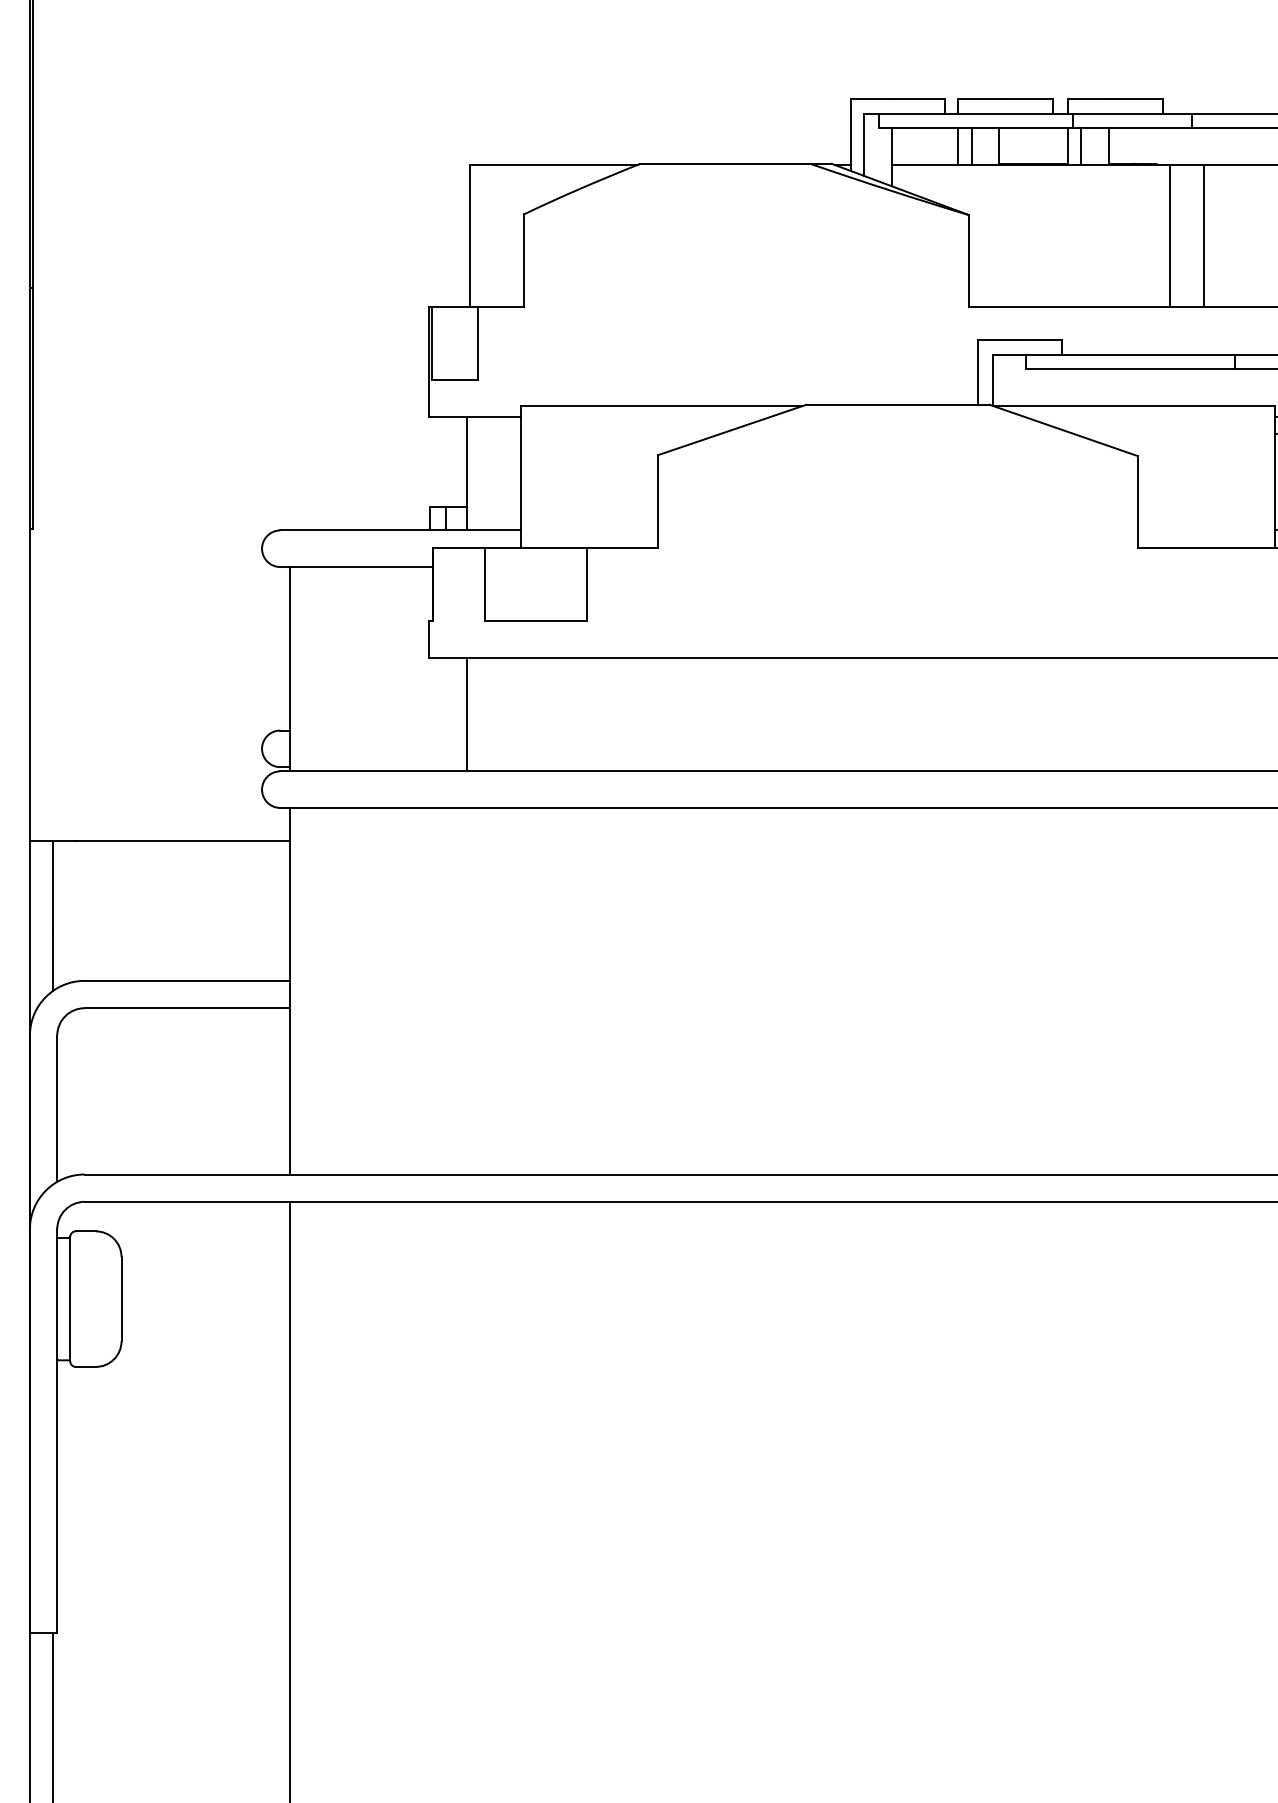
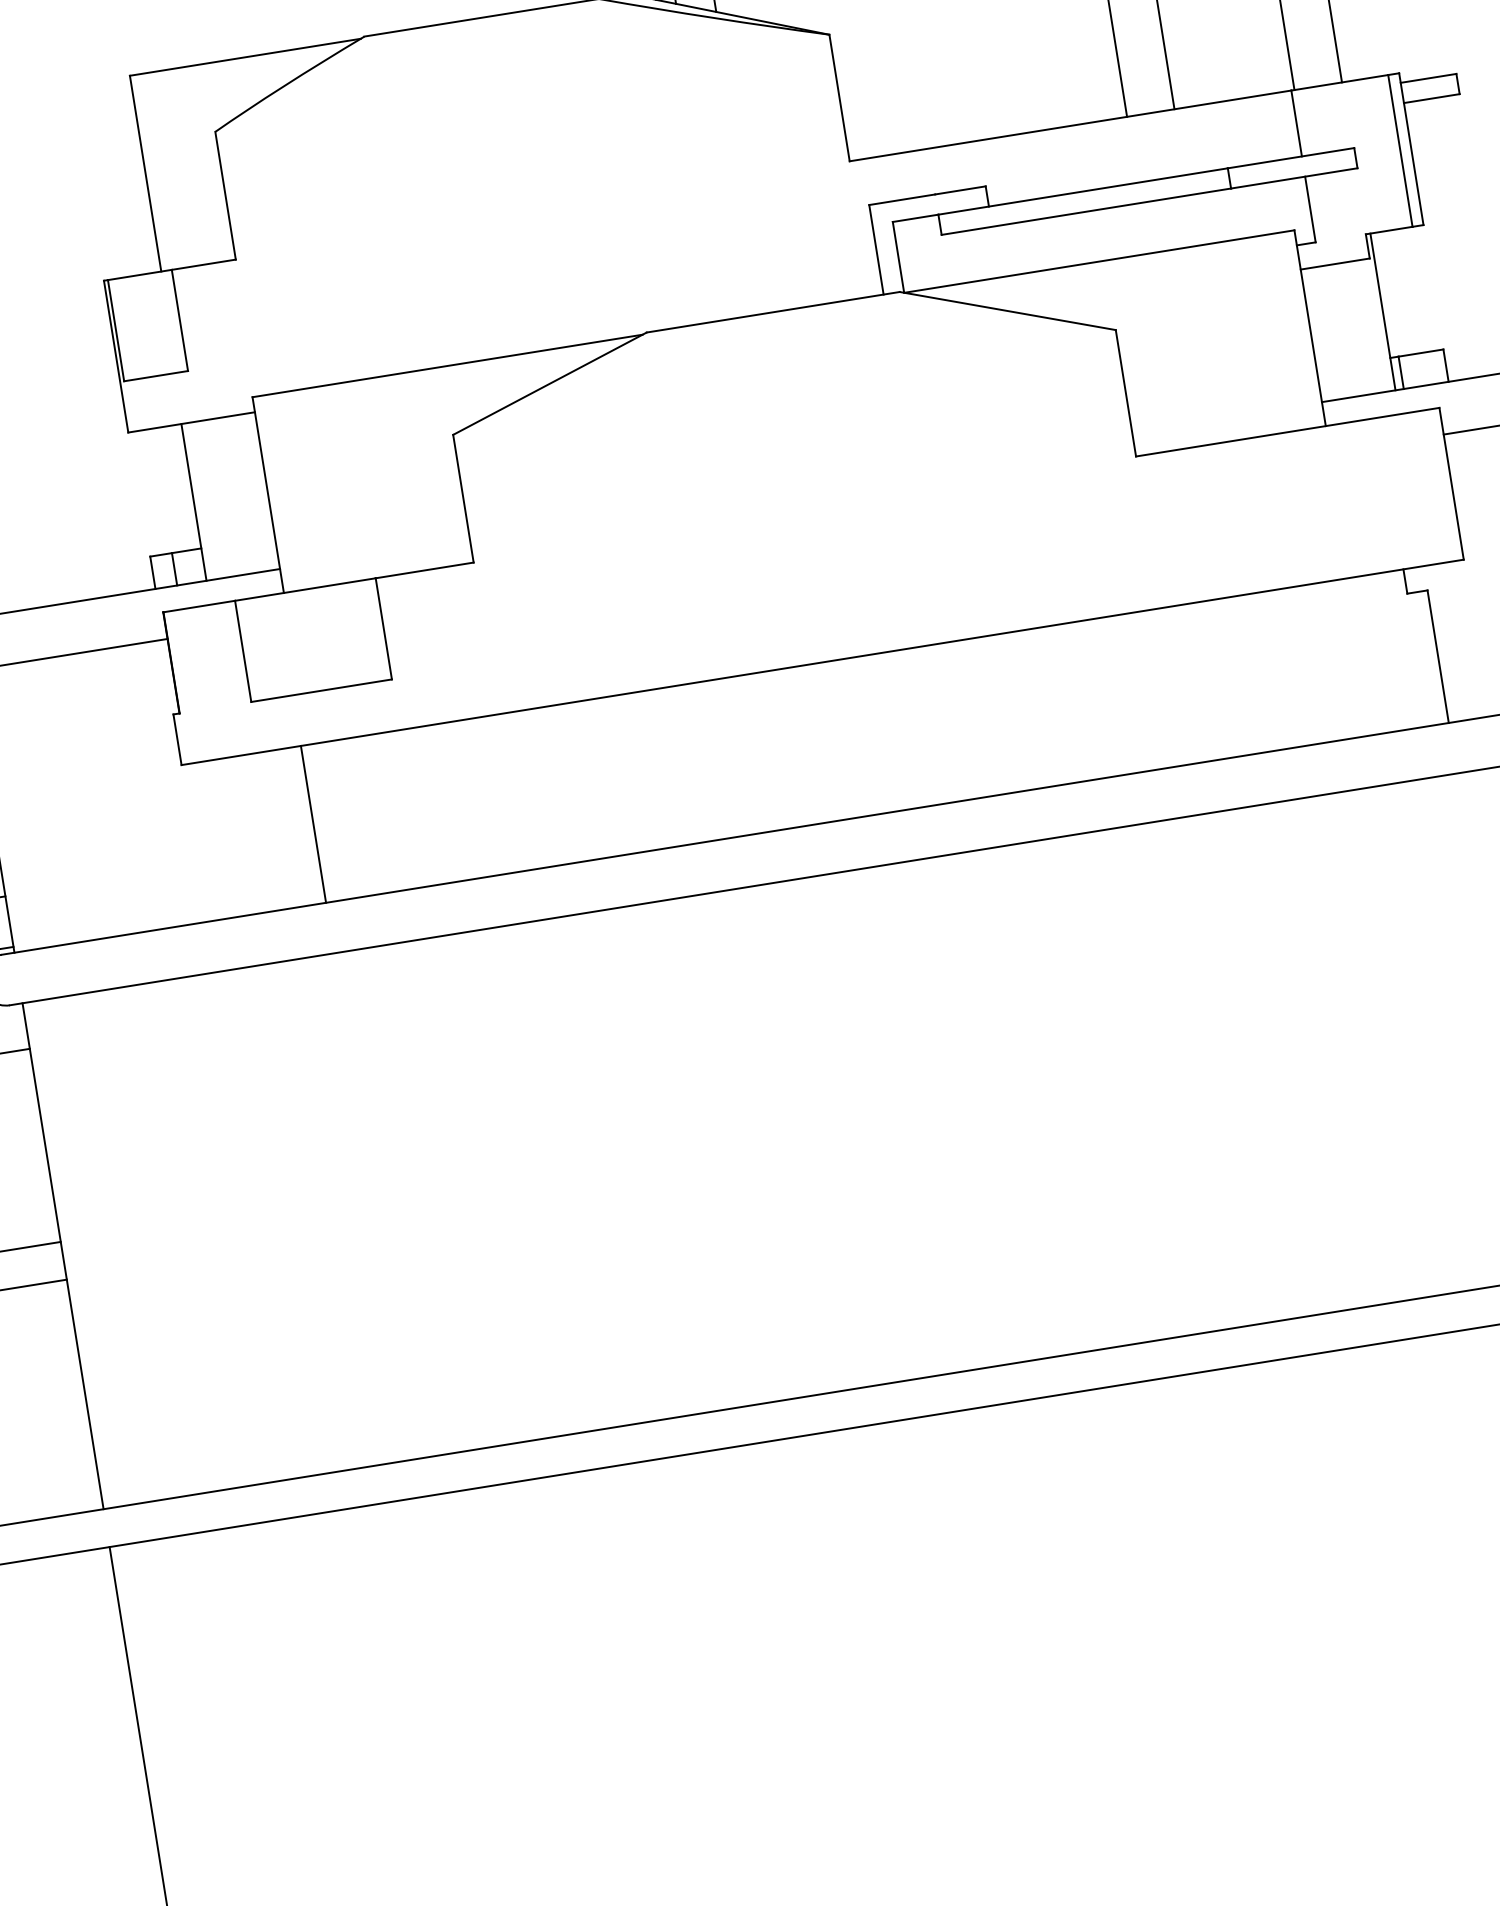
line: (467, 714) -> (313, 824), moved

